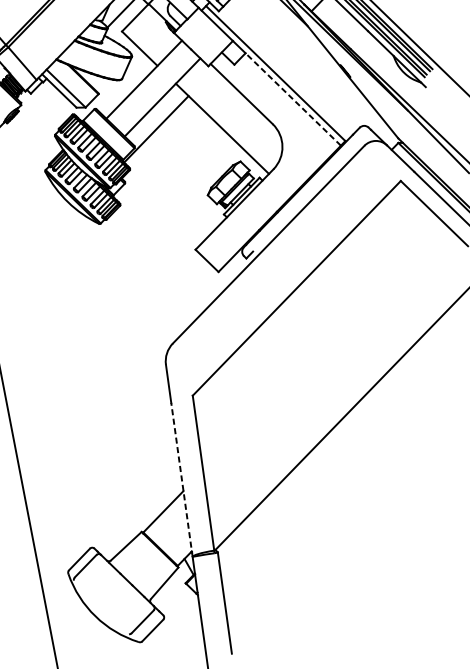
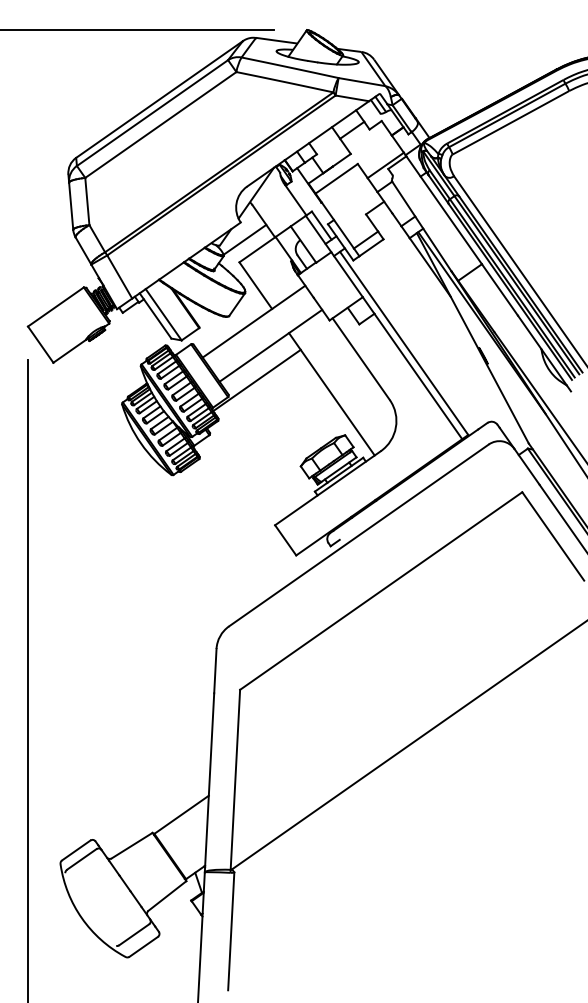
line: (293, 99) -> (418, 376), dashed -> solid
line: (181, 479) -> (209, 782), dashed -> solid

